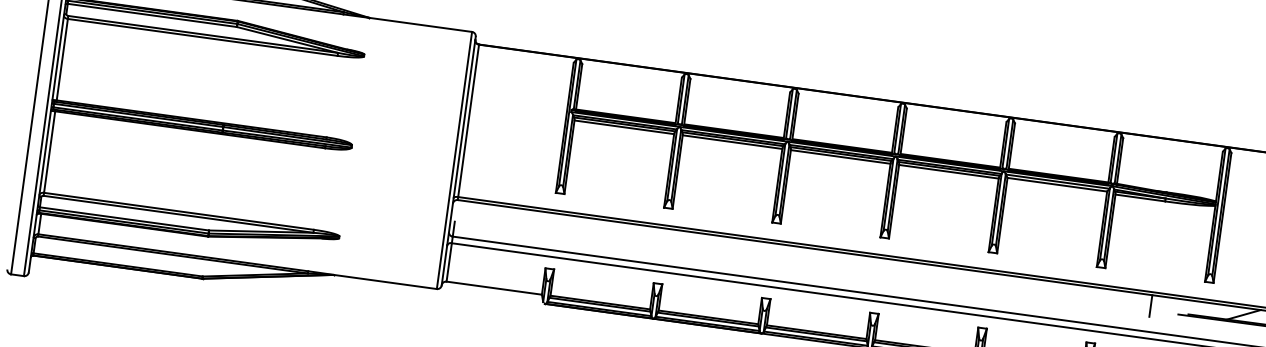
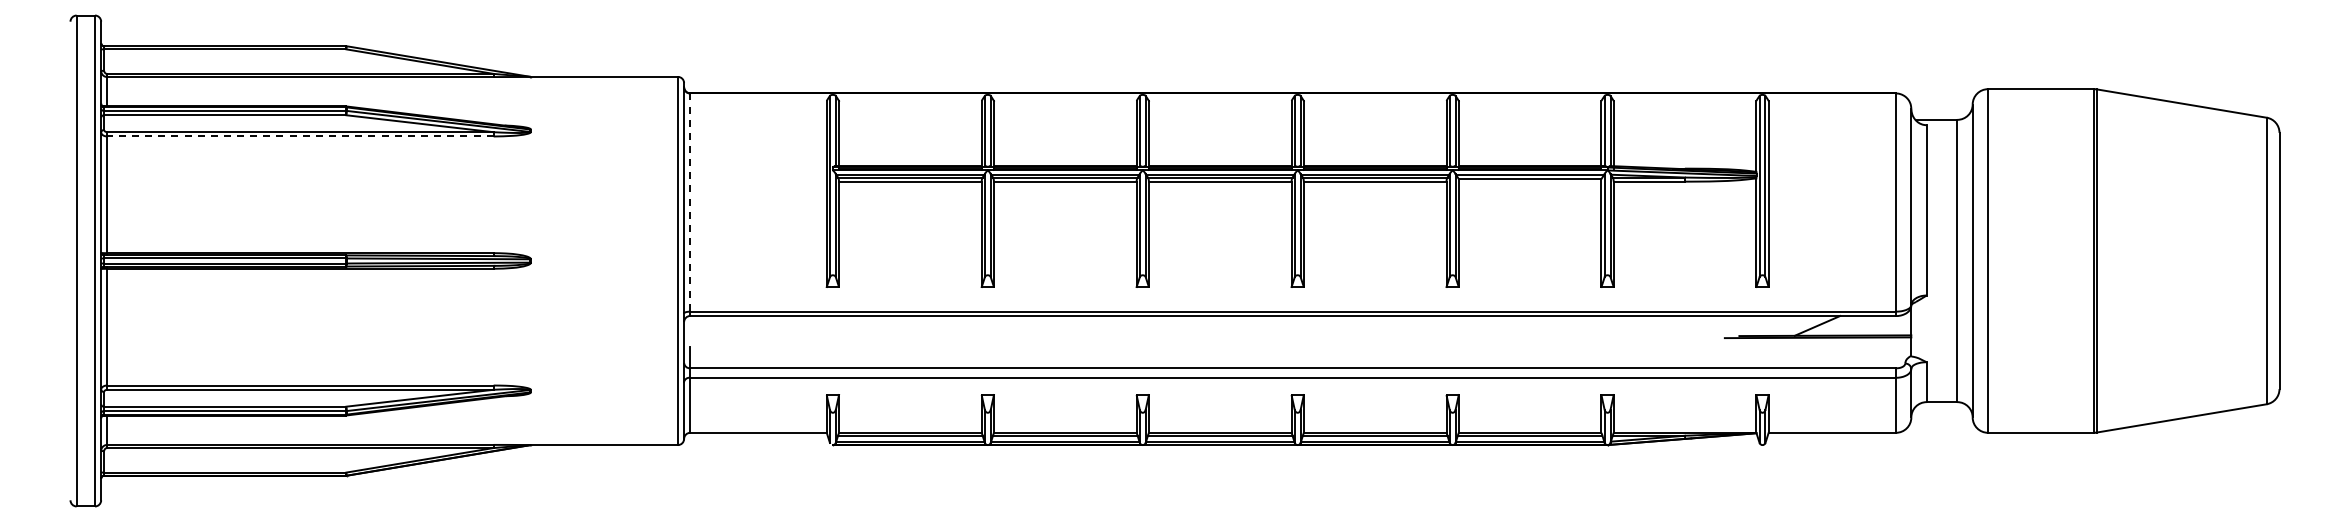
line: (202, 37) -> (299, 136), solid -> dashed
line: (468, 121) -> (690, 203), solid -> dashed
line: (1150, 305) -> (1684, 330), removed

